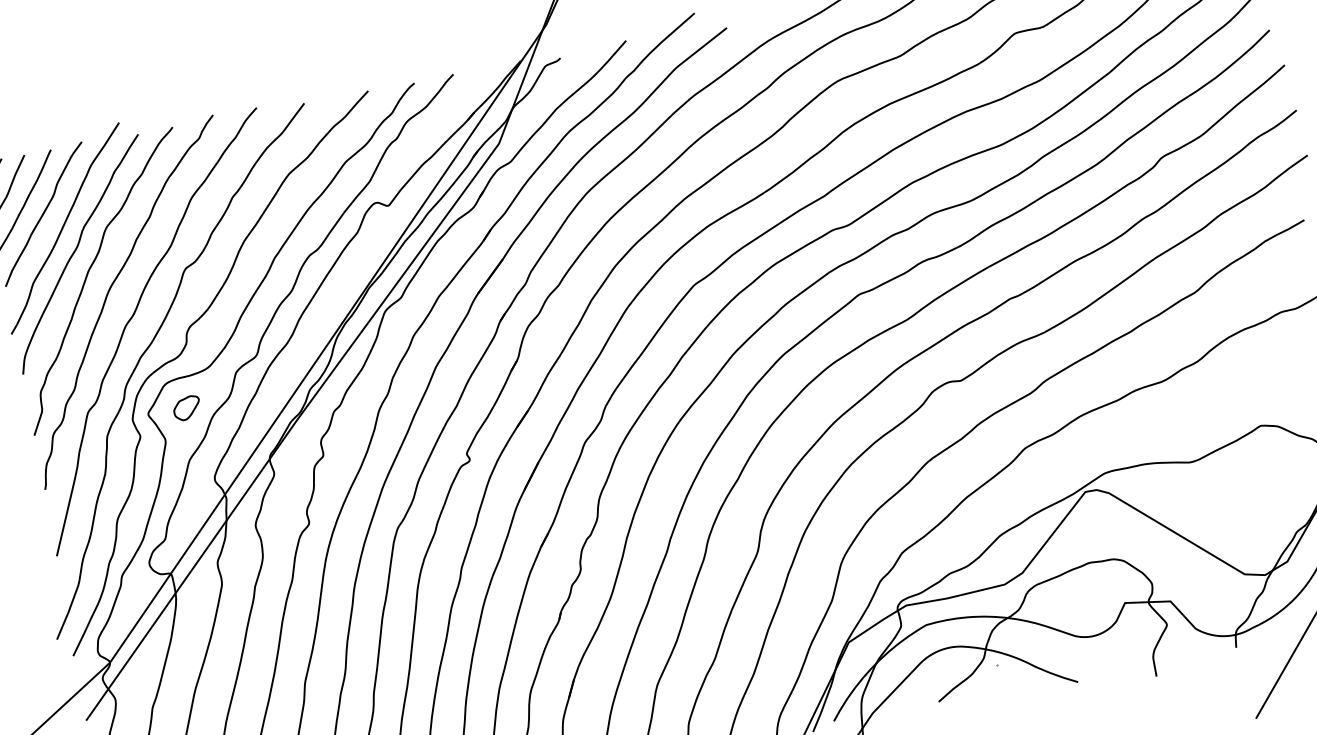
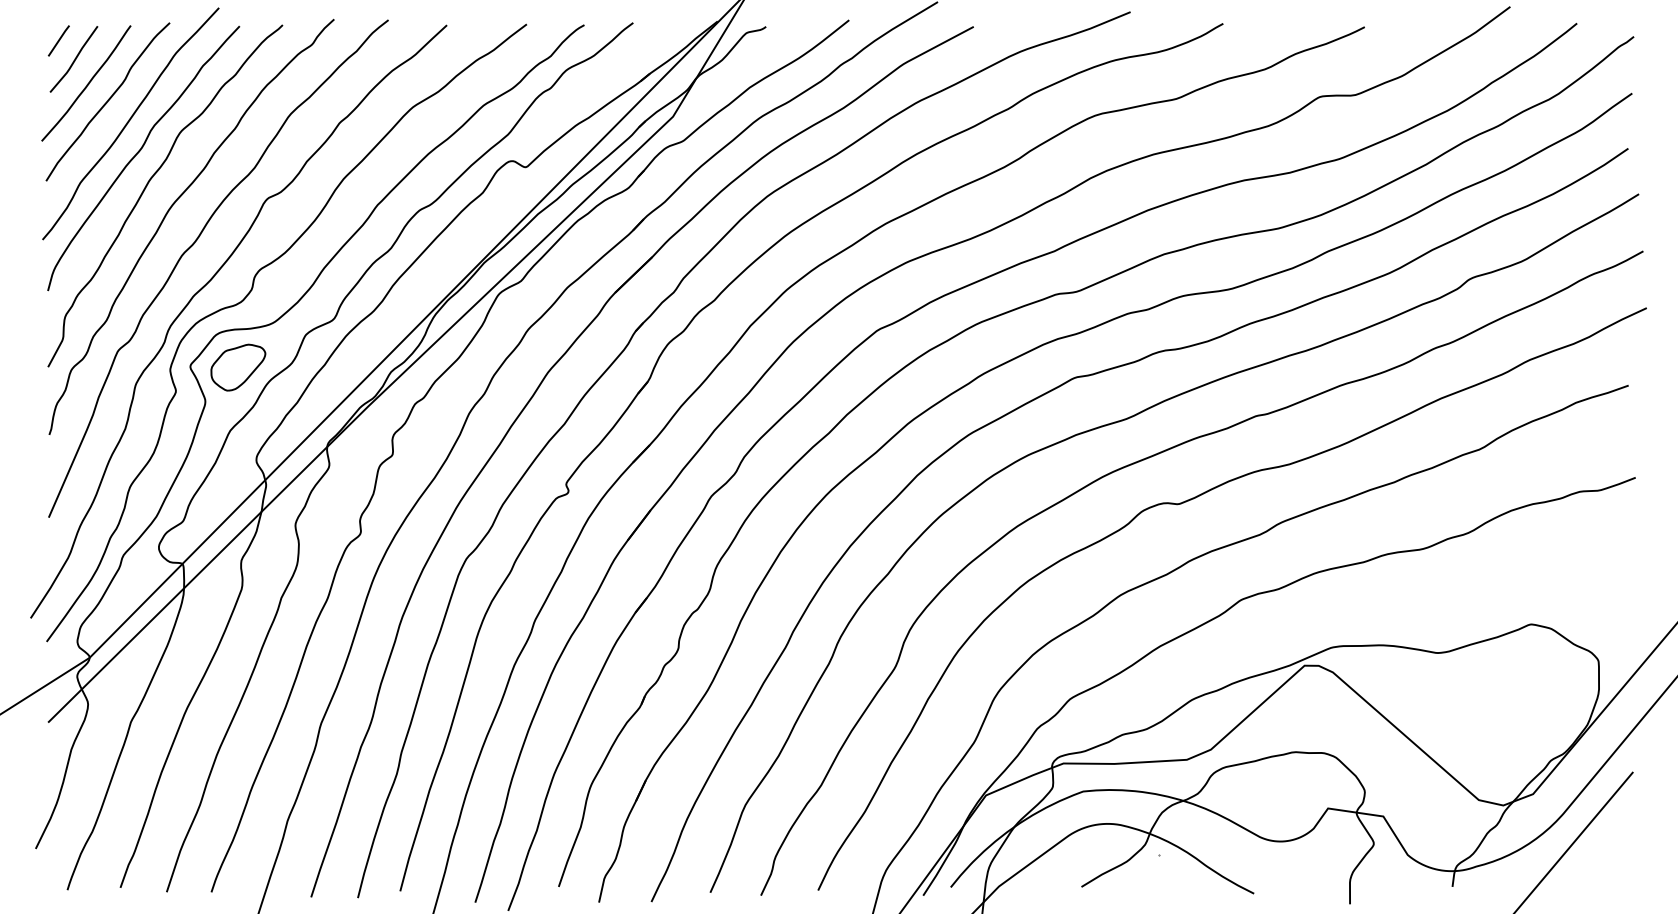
part: (187, 408) -> (238, 367), size x1.67

